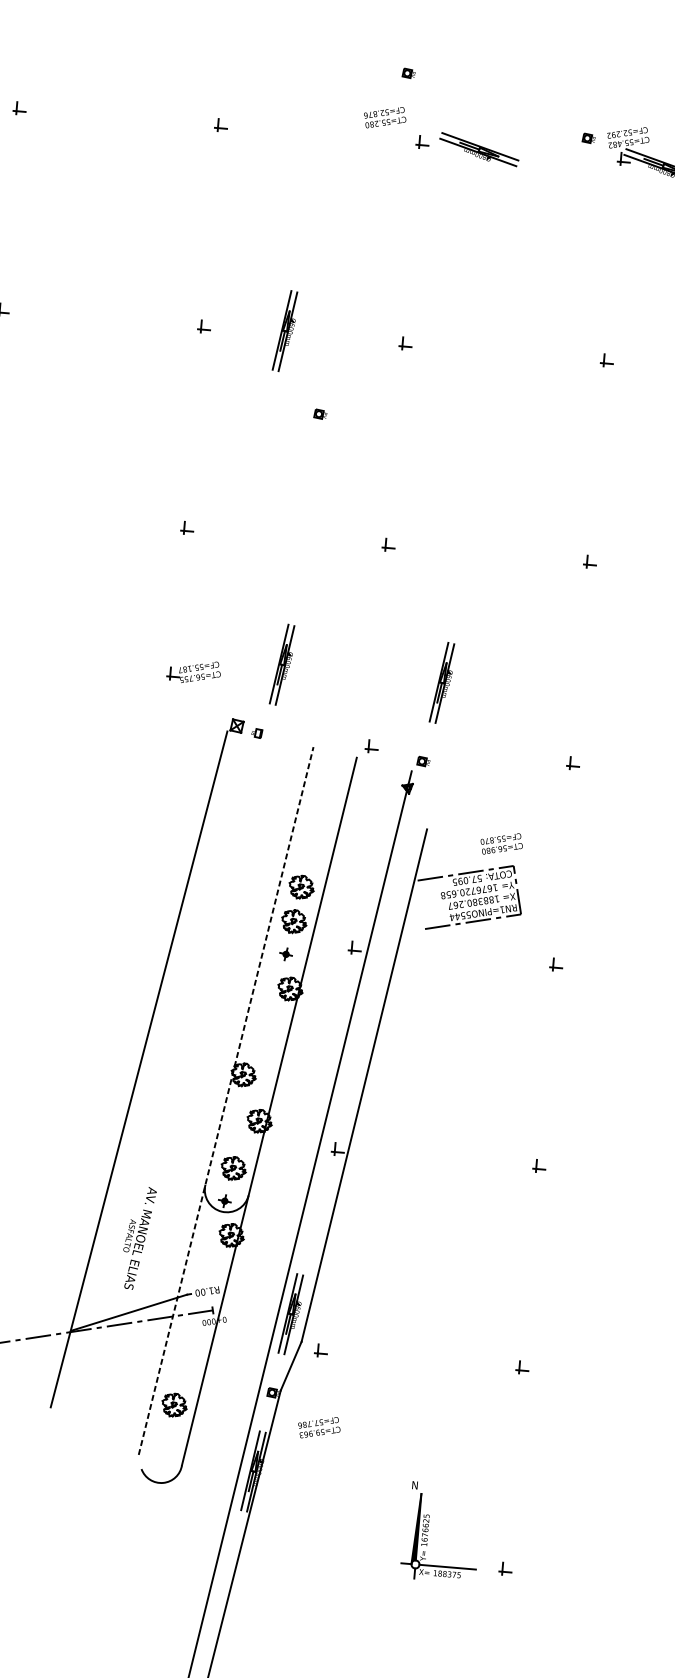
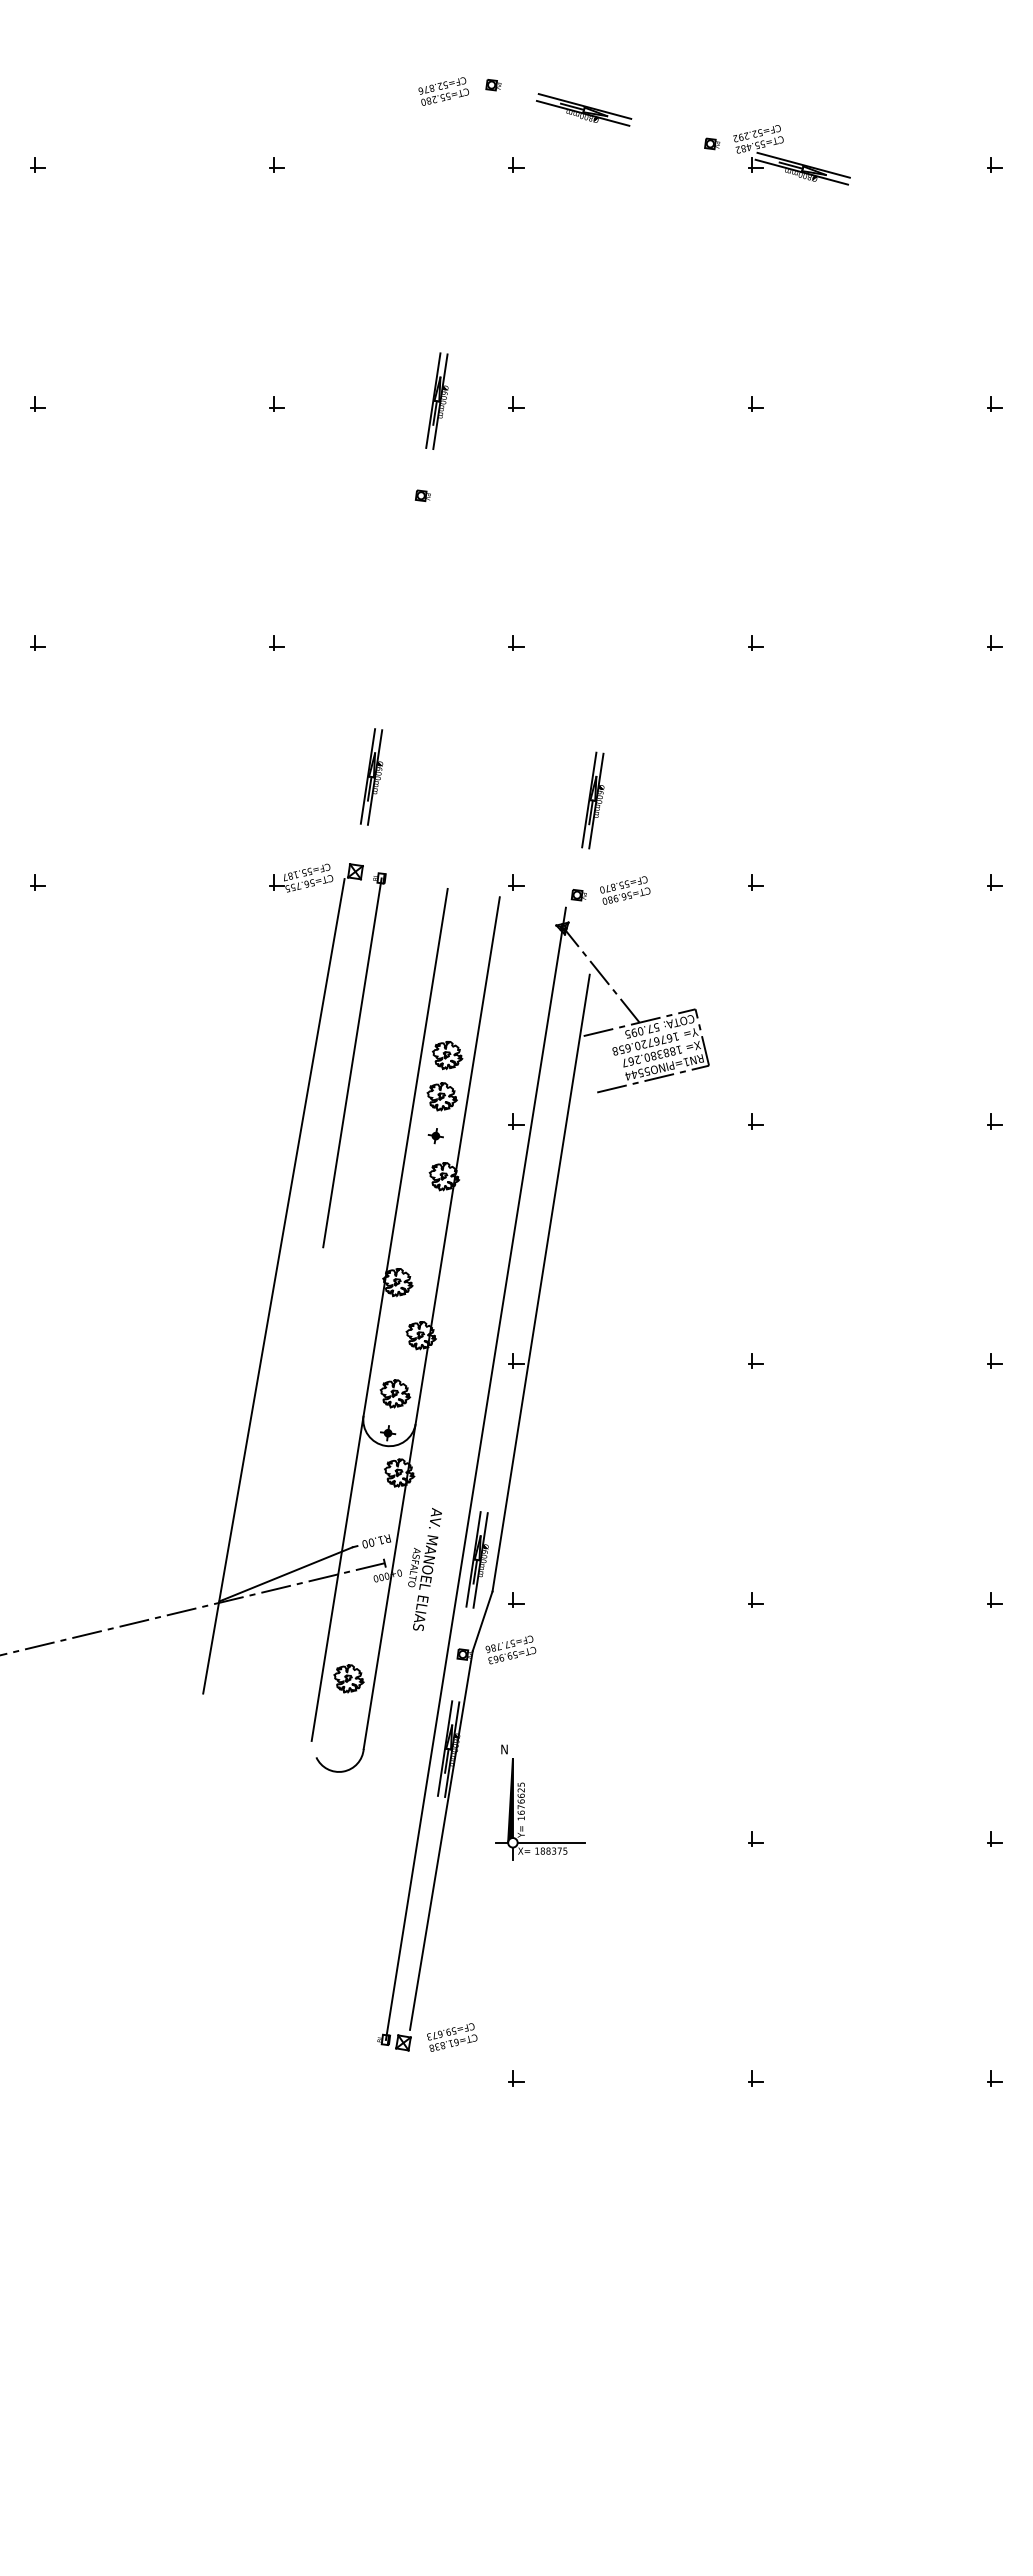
text: (384, 117) -> (443, 91), moved
part: (479, 149) -> (584, 109), moved
part: (284, 330) -> (436, 400), moved
part: (282, 664) -> (371, 776), moved
part: (194, 671) -> (301, 877), moved
line: (436, 830) -> (601, 974), added
text: (501, 843) -> (625, 890), moved
line: (221, 886) -> (352, 1062), added
line: (226, 1100) -> (379, 1314), dashed -> solid
text: (138, 1238) -> (424, 1569), moved
text: (318, 1427) -> (510, 1649), moved
part: (428, 1531) -> (524, 1802), moved

